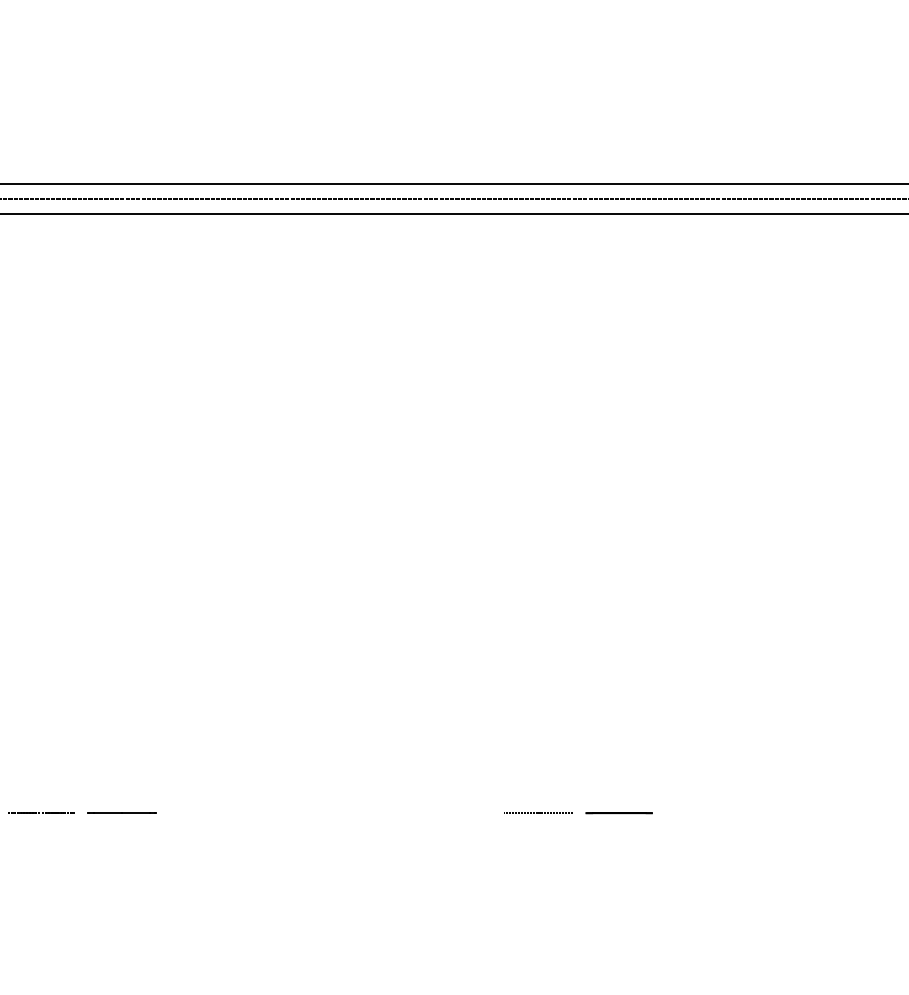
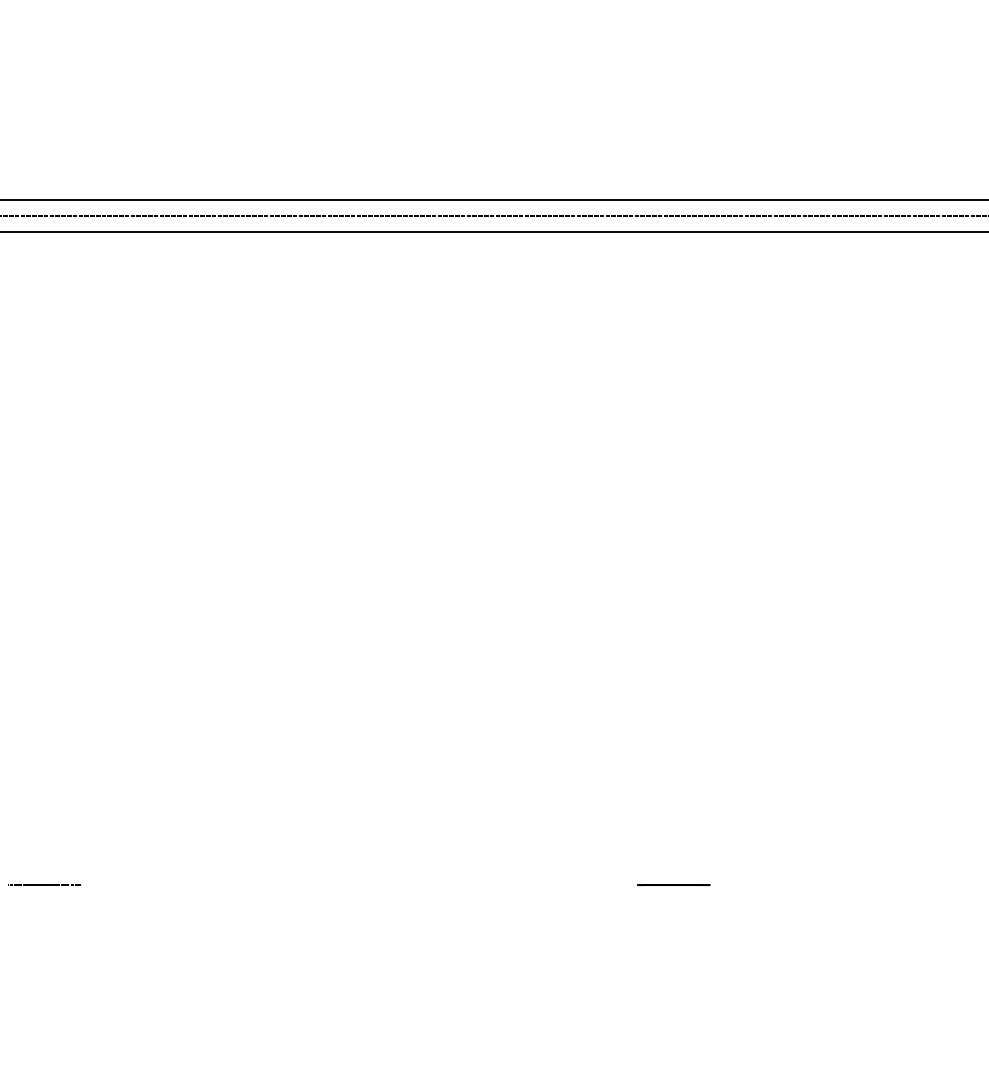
line: (121, 811) -> (132, 883), removed
line: (537, 811) -> (584, 883), removed

